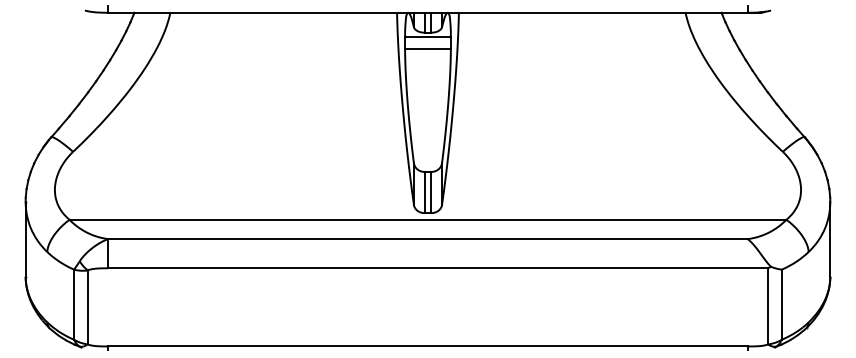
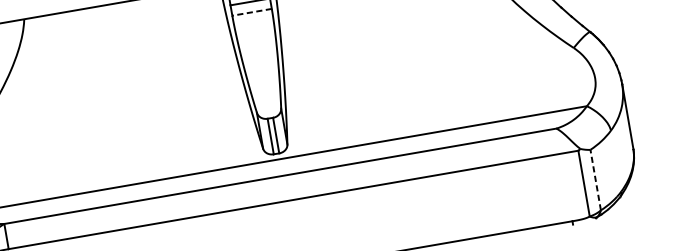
line: (427, 49) -> (251, 12), solid -> dashed
line: (781, 304) -> (595, 180), solid -> dashed

